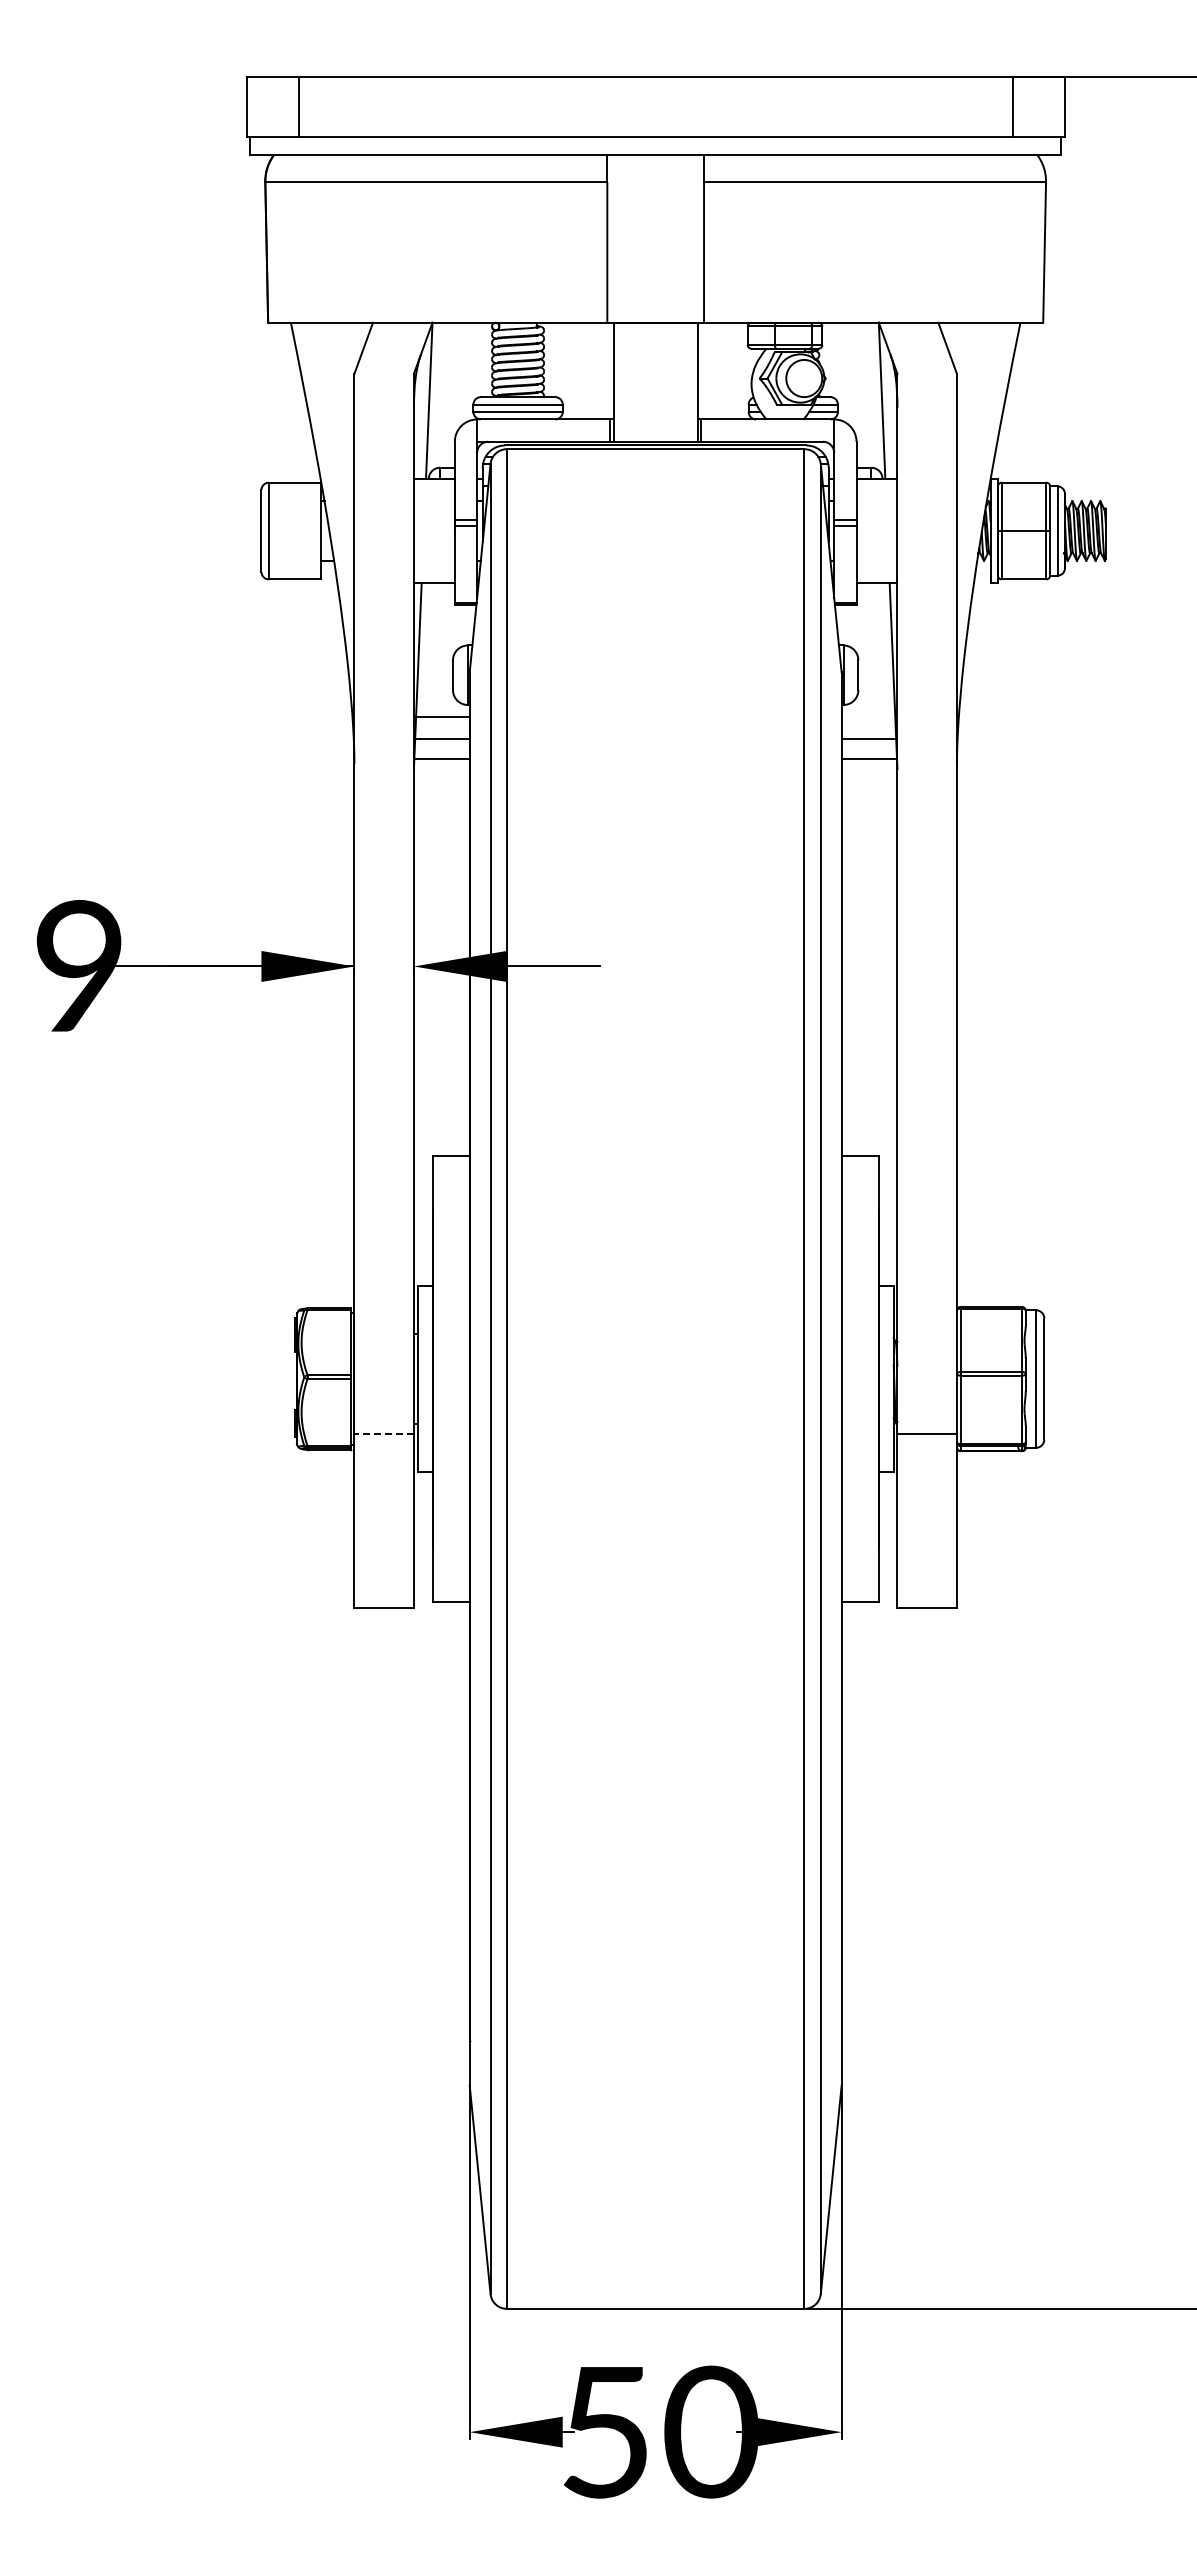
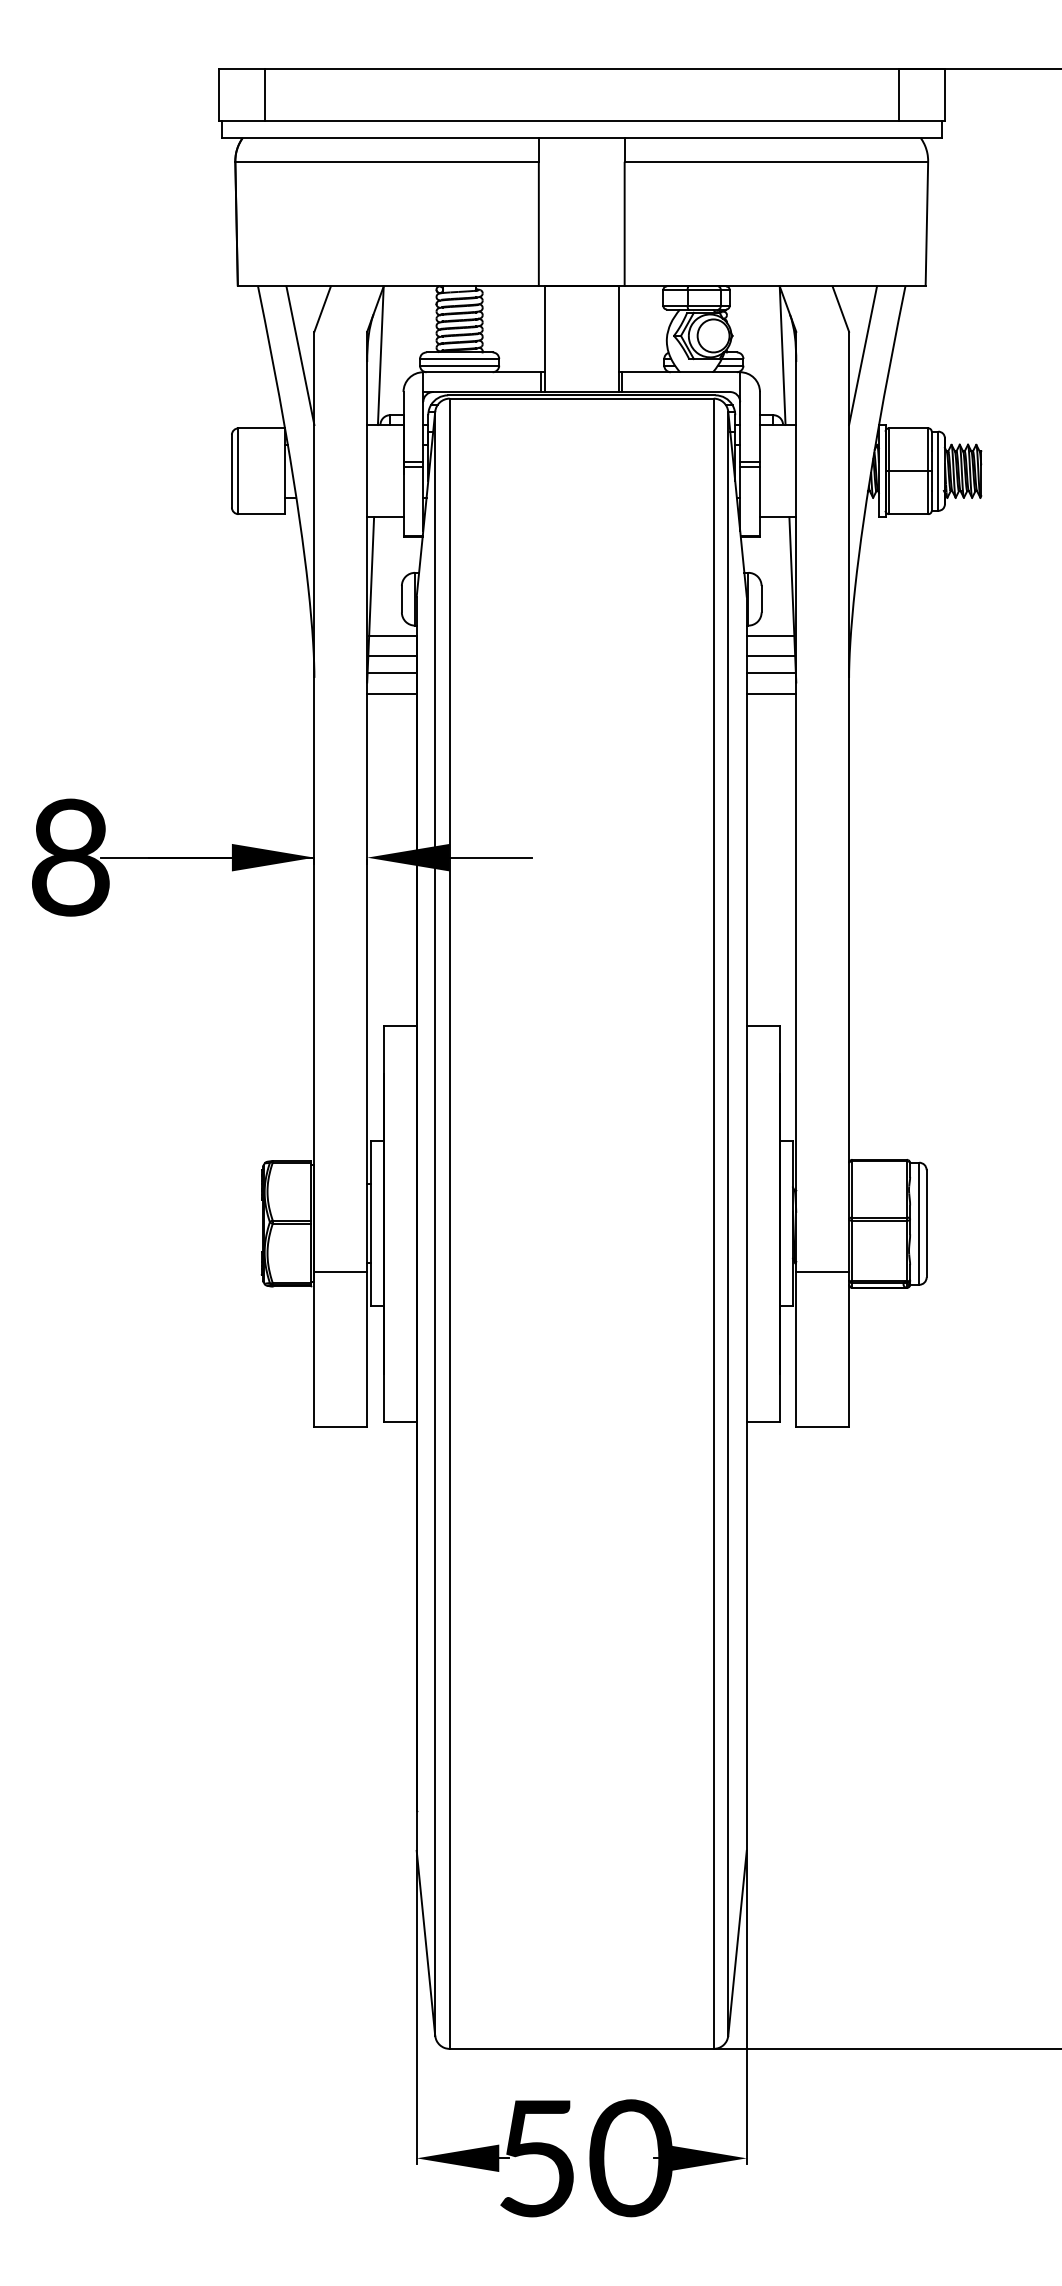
line: (338, 400) -> (300, 355), added
line: (972, 400) -> (862, 355), added
line: (868, 717) -> (770, 636), added
line: (441, 782) -> (391, 694), added
line: (869, 782) -> (771, 694), added
text: (79, 966) -> (70, 857), 9 -> 8
line: (384, 1433) -> (341, 1272), dashed -> solid

